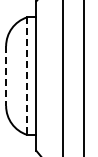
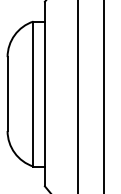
line: (6, 76) -> (8, 94), dashed -> solid
line: (27, 76) -> (33, 94), dashed -> solid

